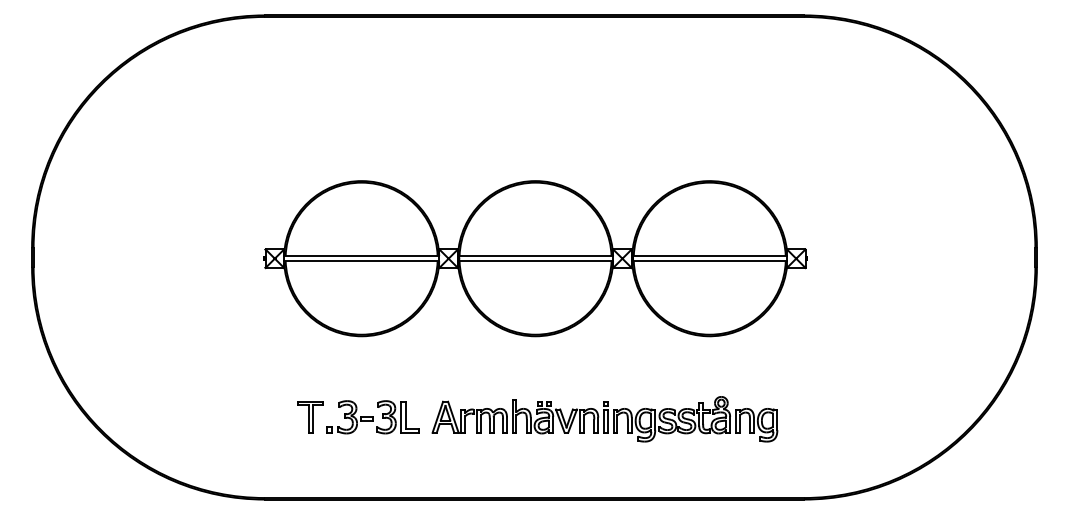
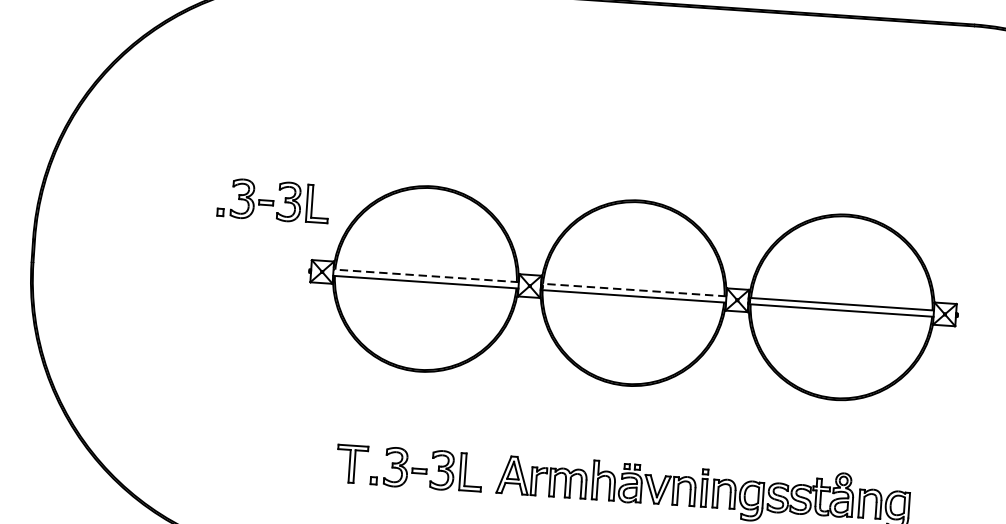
part: (229, 202) -> (272, 201), added
line: (361, 256) -> (425, 276), solid -> dashed
line: (535, 256) -> (633, 290), solid -> dashed

